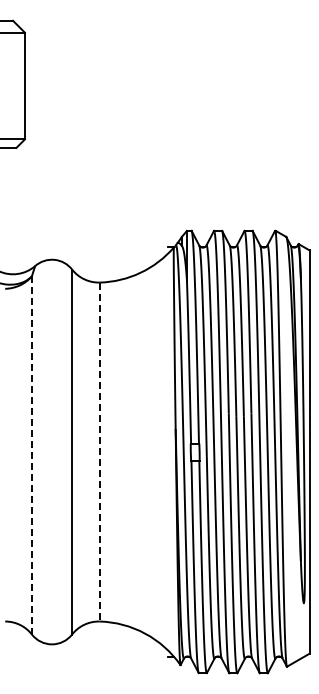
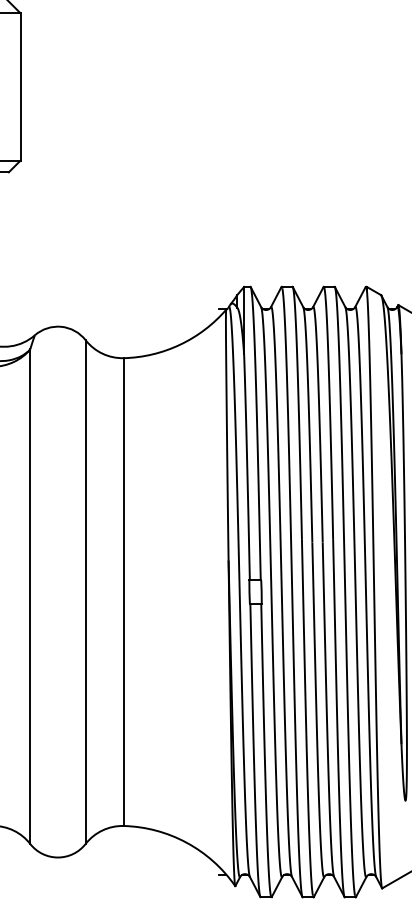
line: (99, 452) -> (123, 592), dashed -> solid
line: (31, 454) -> (29, 595), dashed -> solid

